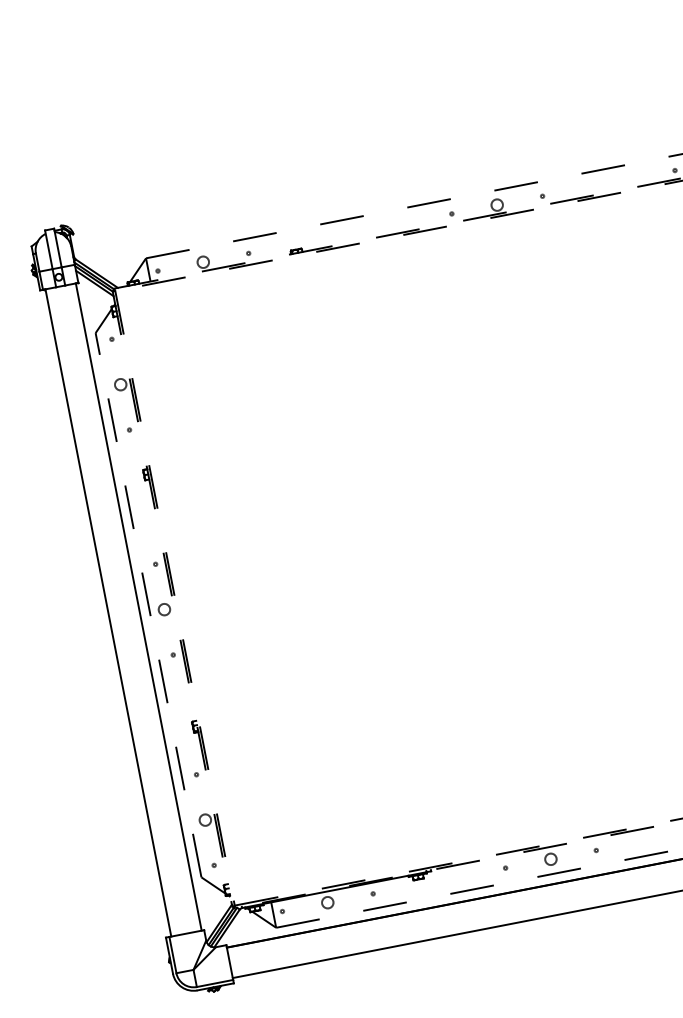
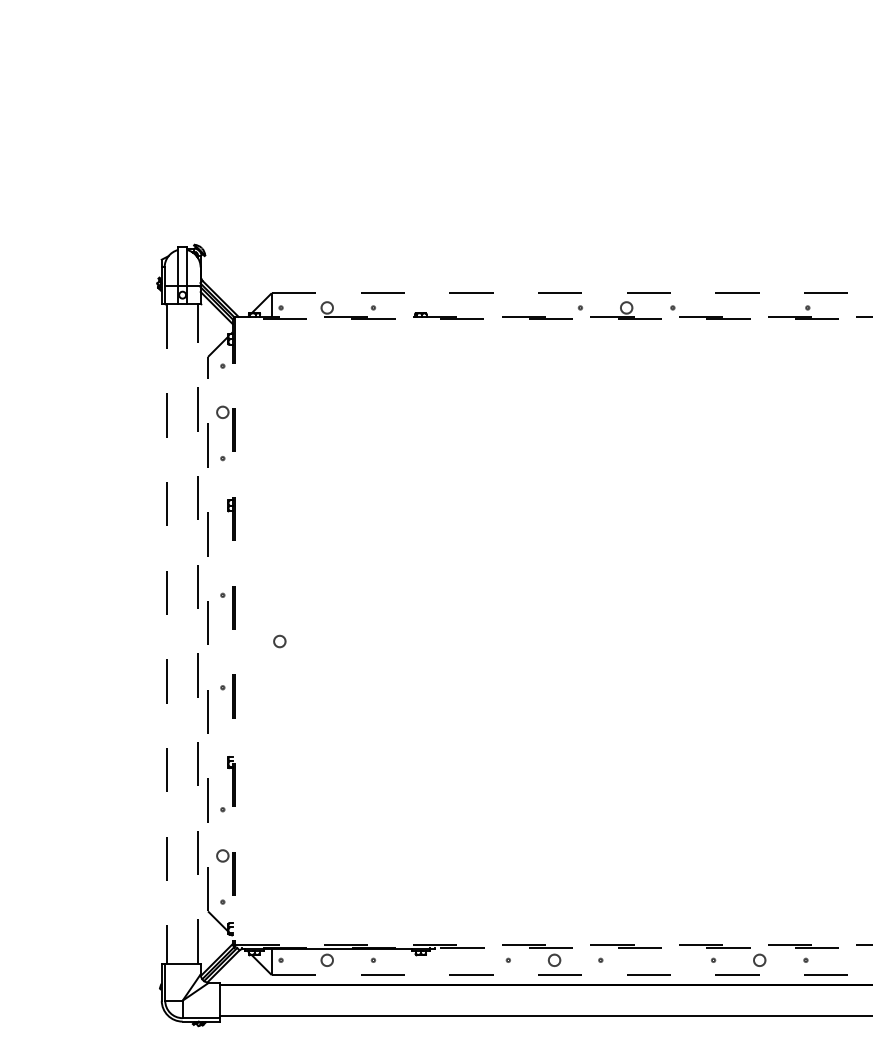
line: (139, 607) -> (198, 634), solid -> dashed
circle: (164, 609) -> (279, 641), moved
line: (108, 613) -> (167, 634), solid -> dashed

